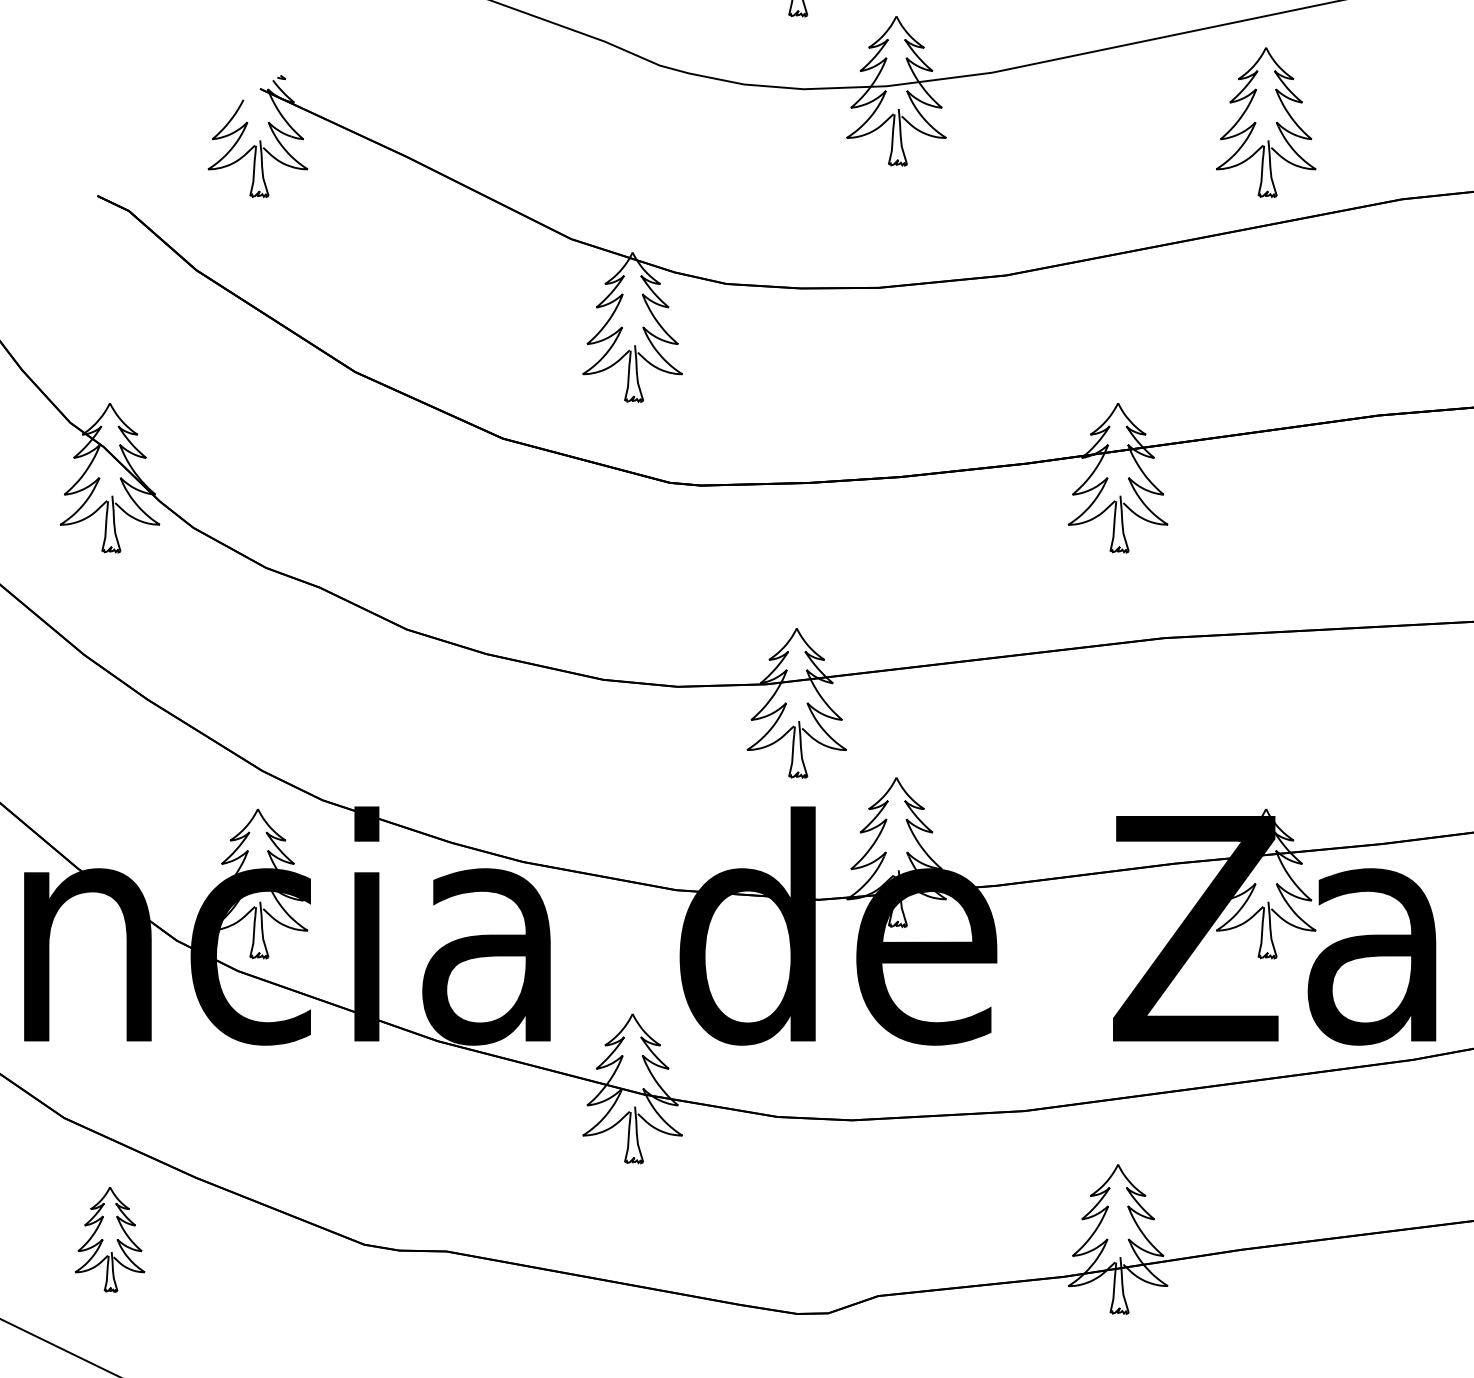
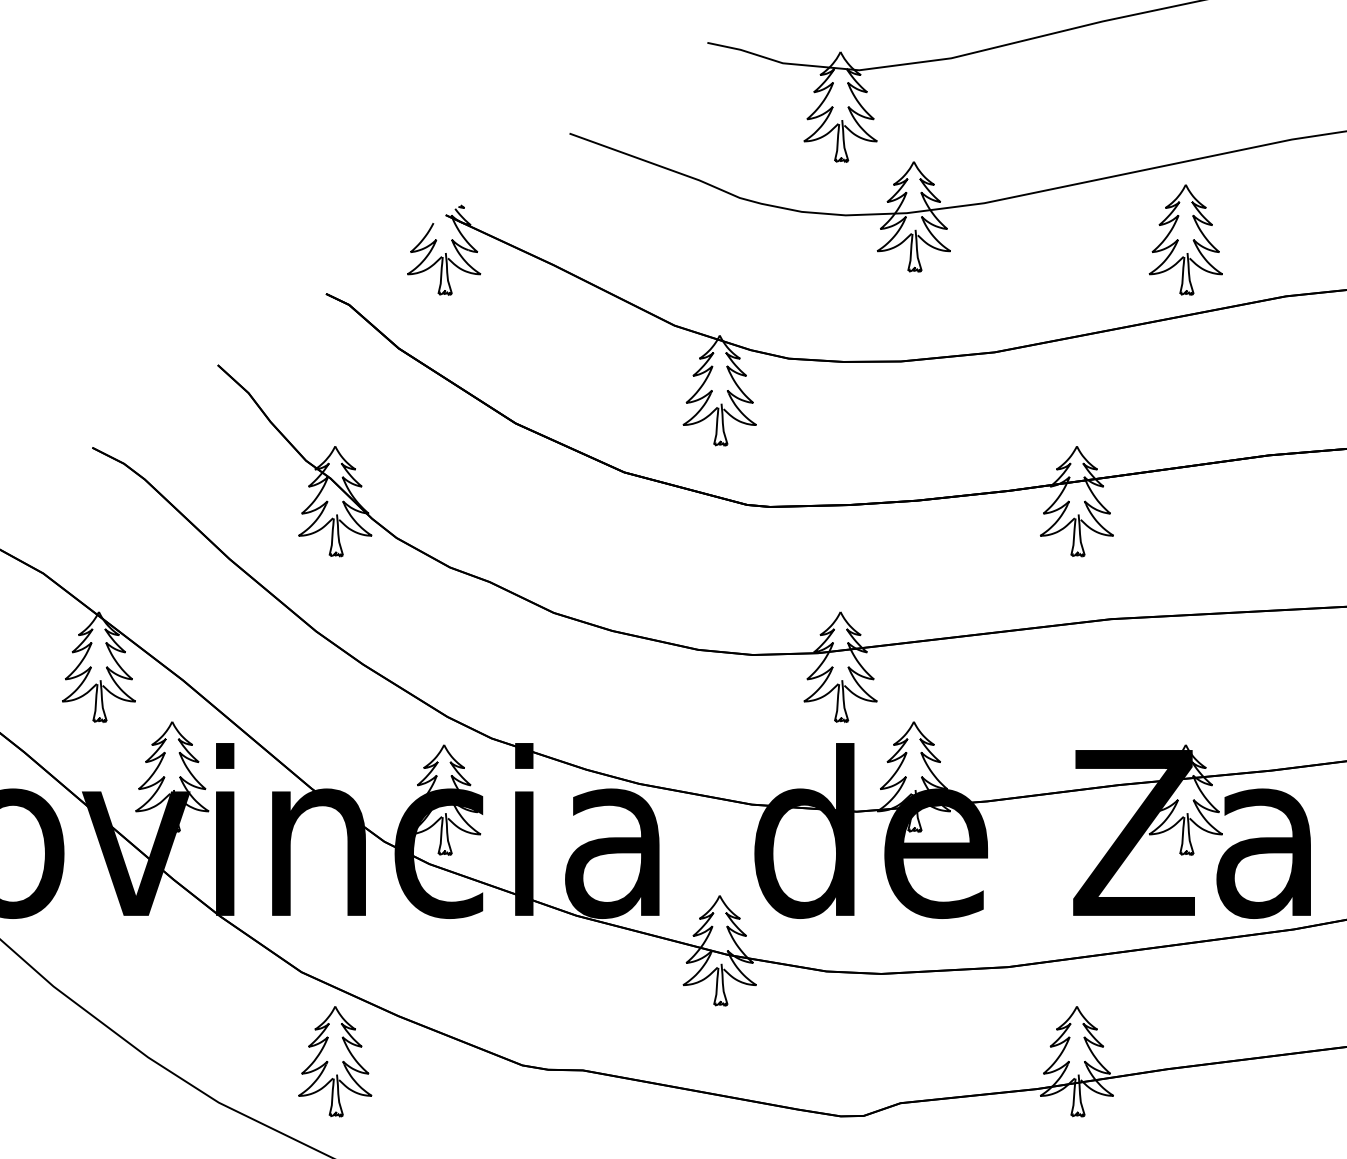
part: (110, 1239) -> (335, 1061), size x1.43

